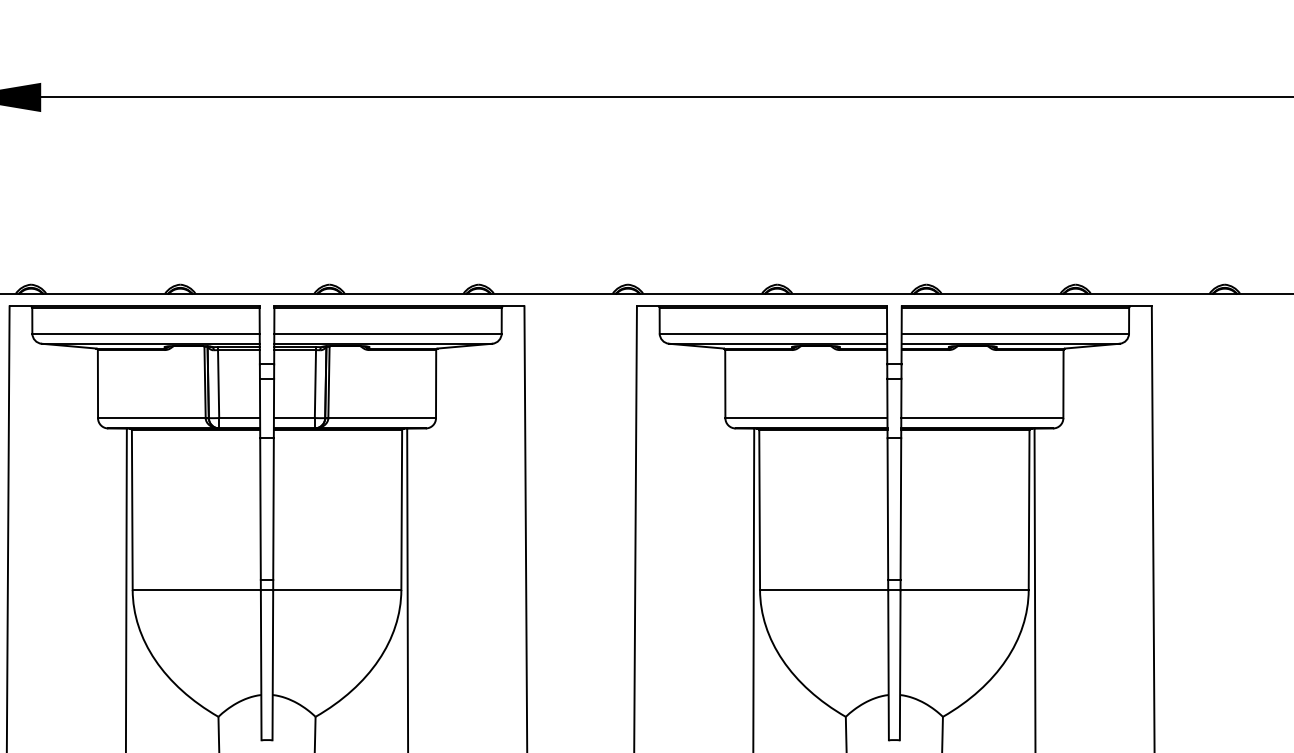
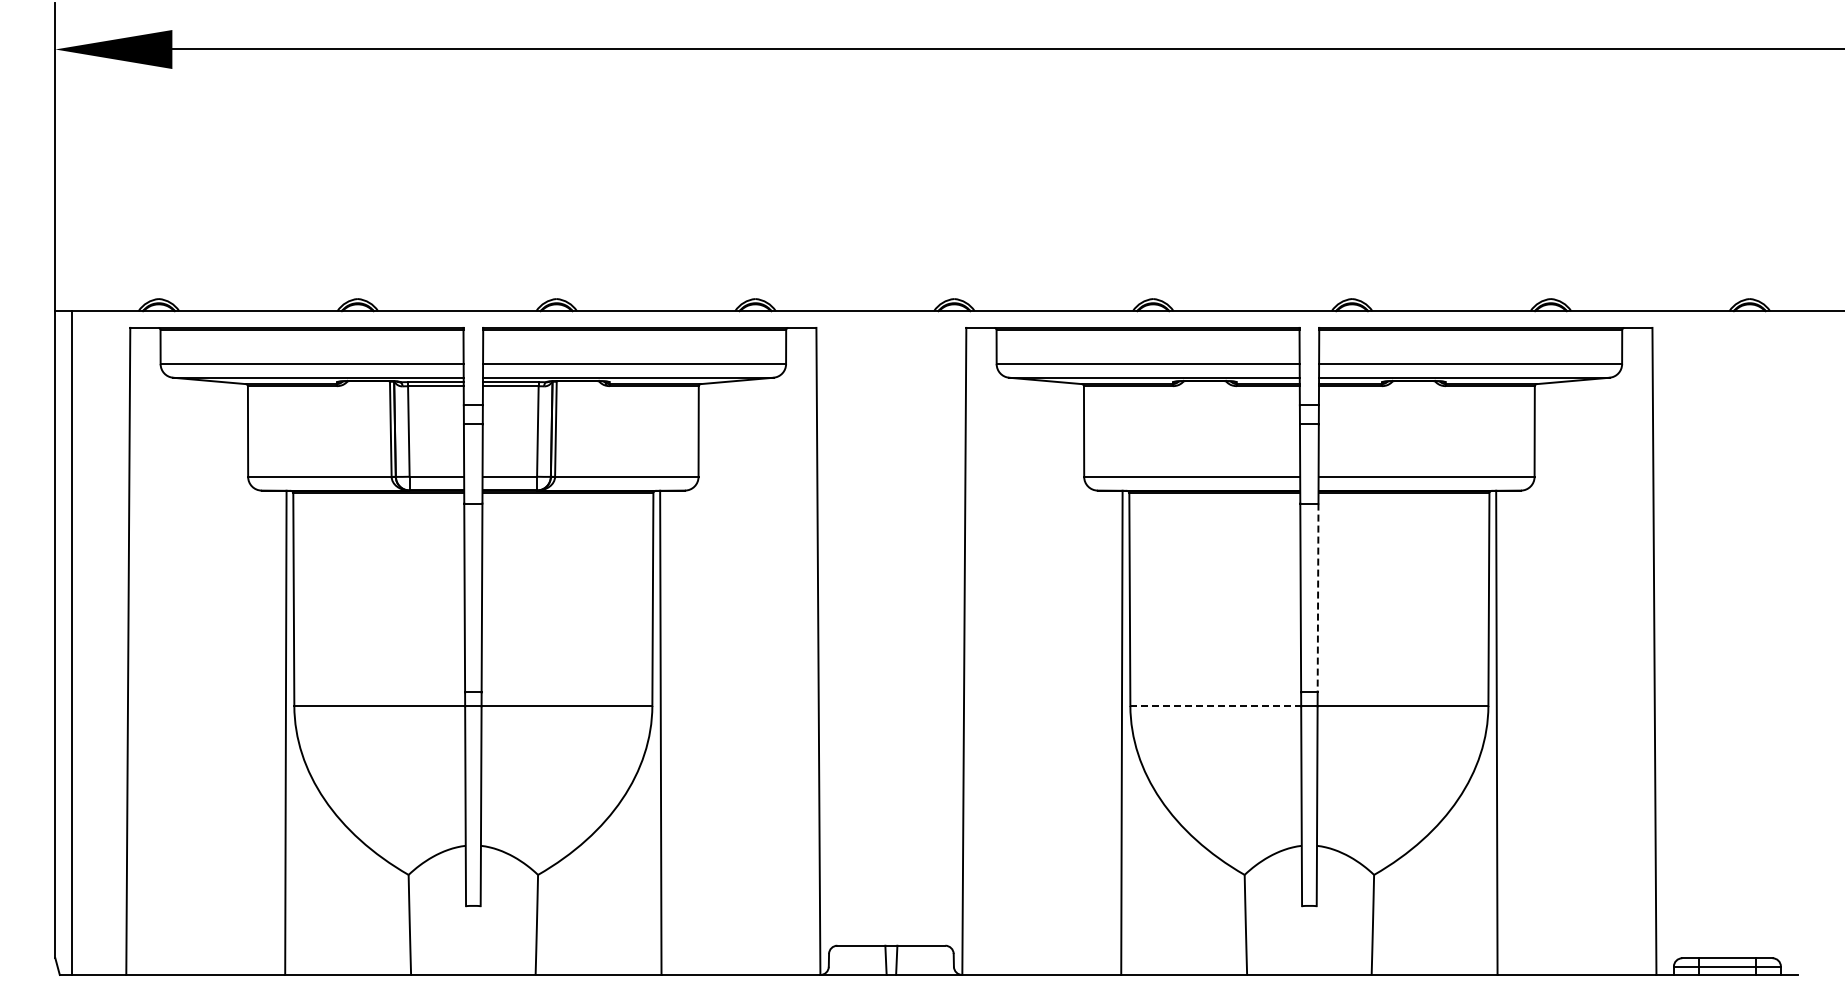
line: (901, 509) -> (1318, 598), solid -> dashed
line: (824, 590) -> (1216, 706), solid -> dashed

